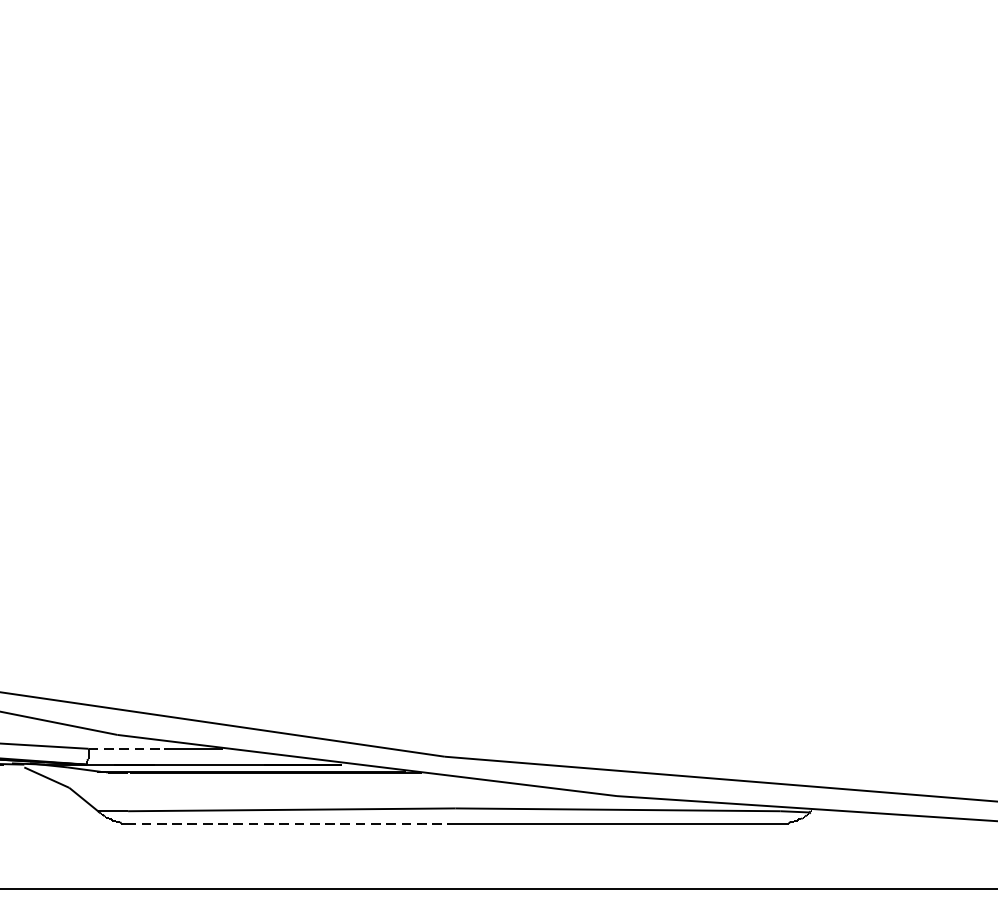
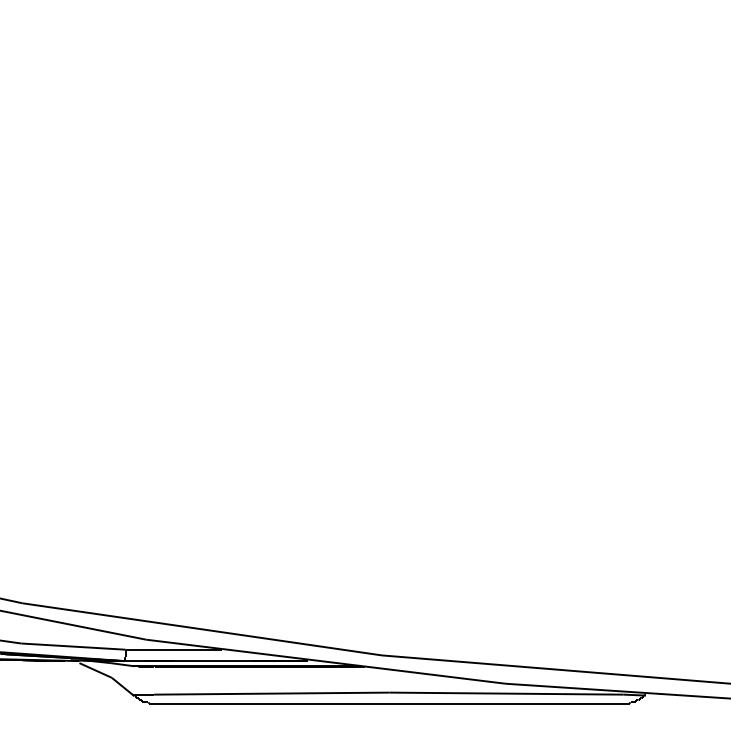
line: (127, 748) -> (153, 649), dashed -> solid
line: (292, 823) -> (272, 703), dashed -> solid

